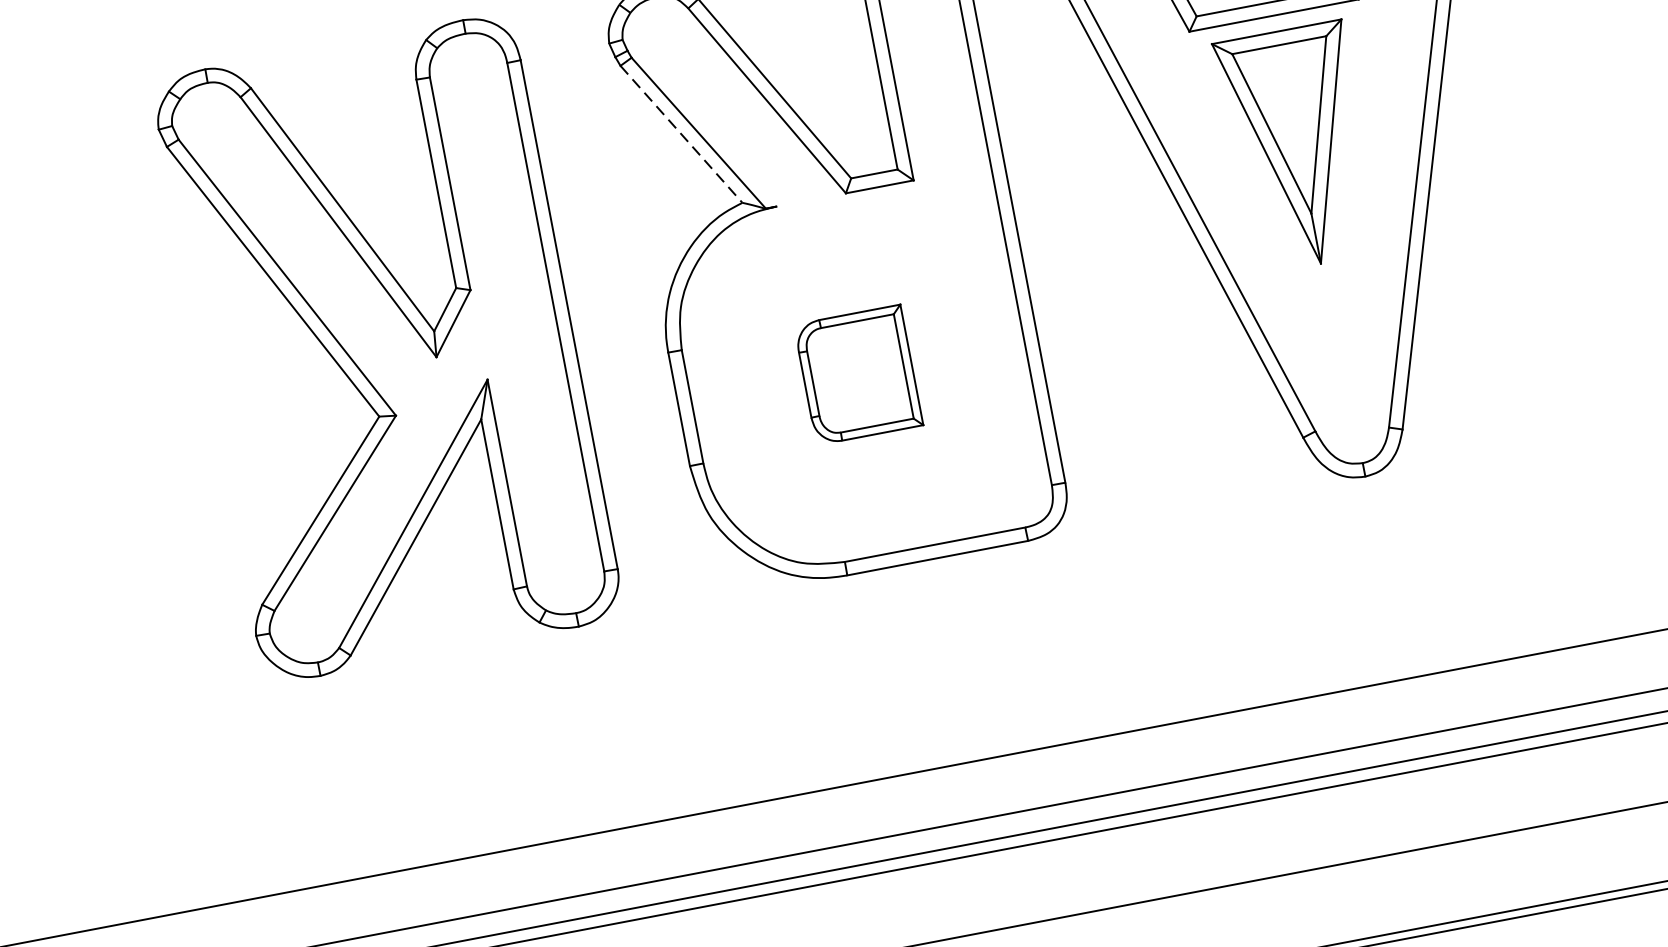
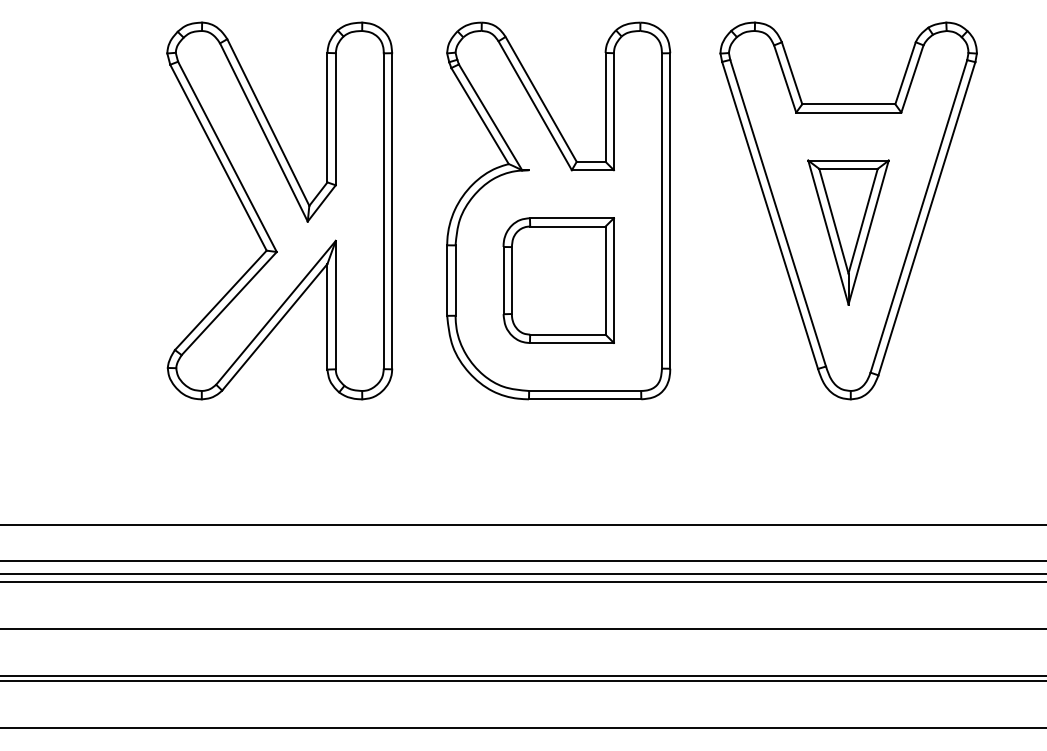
line: (682, 134) -> (480, 116), dashed -> solid
part: (1298, 147) -> (848, 232), moved
part: (858, 375) -> (558, 280), size x1.67

